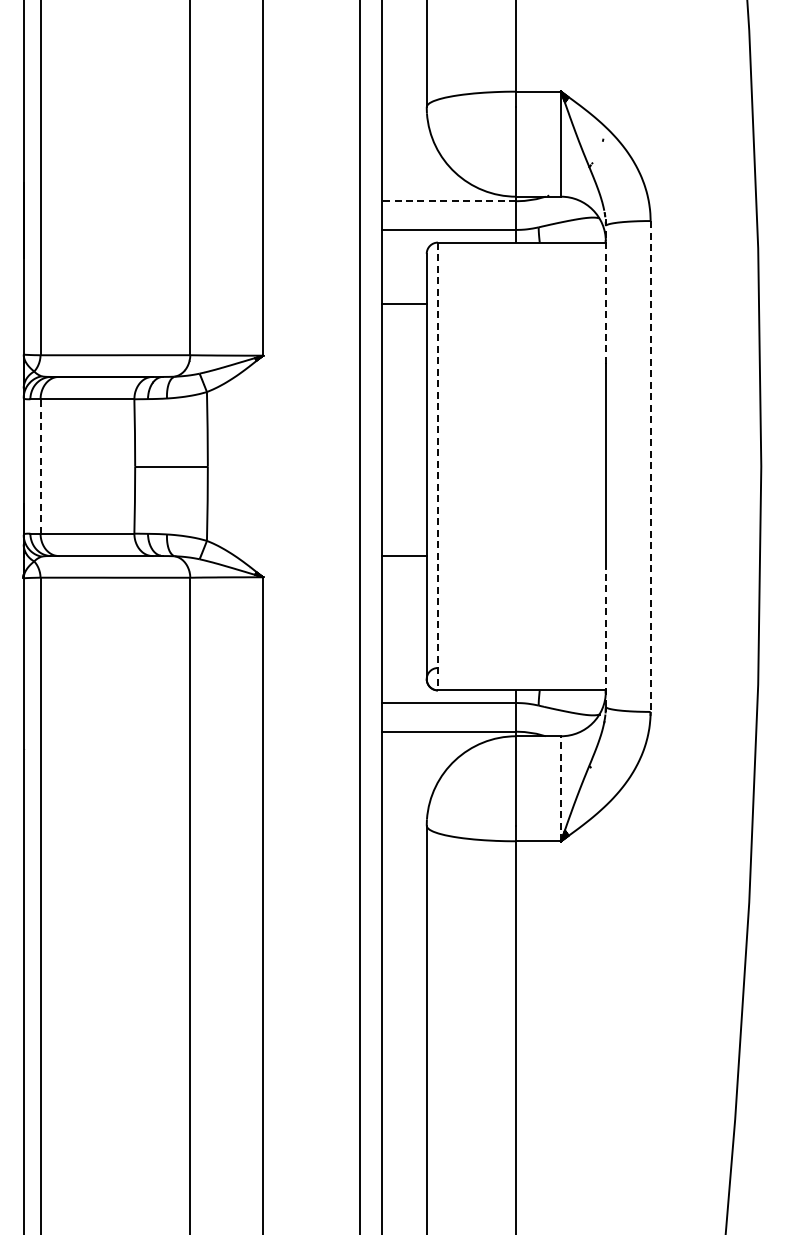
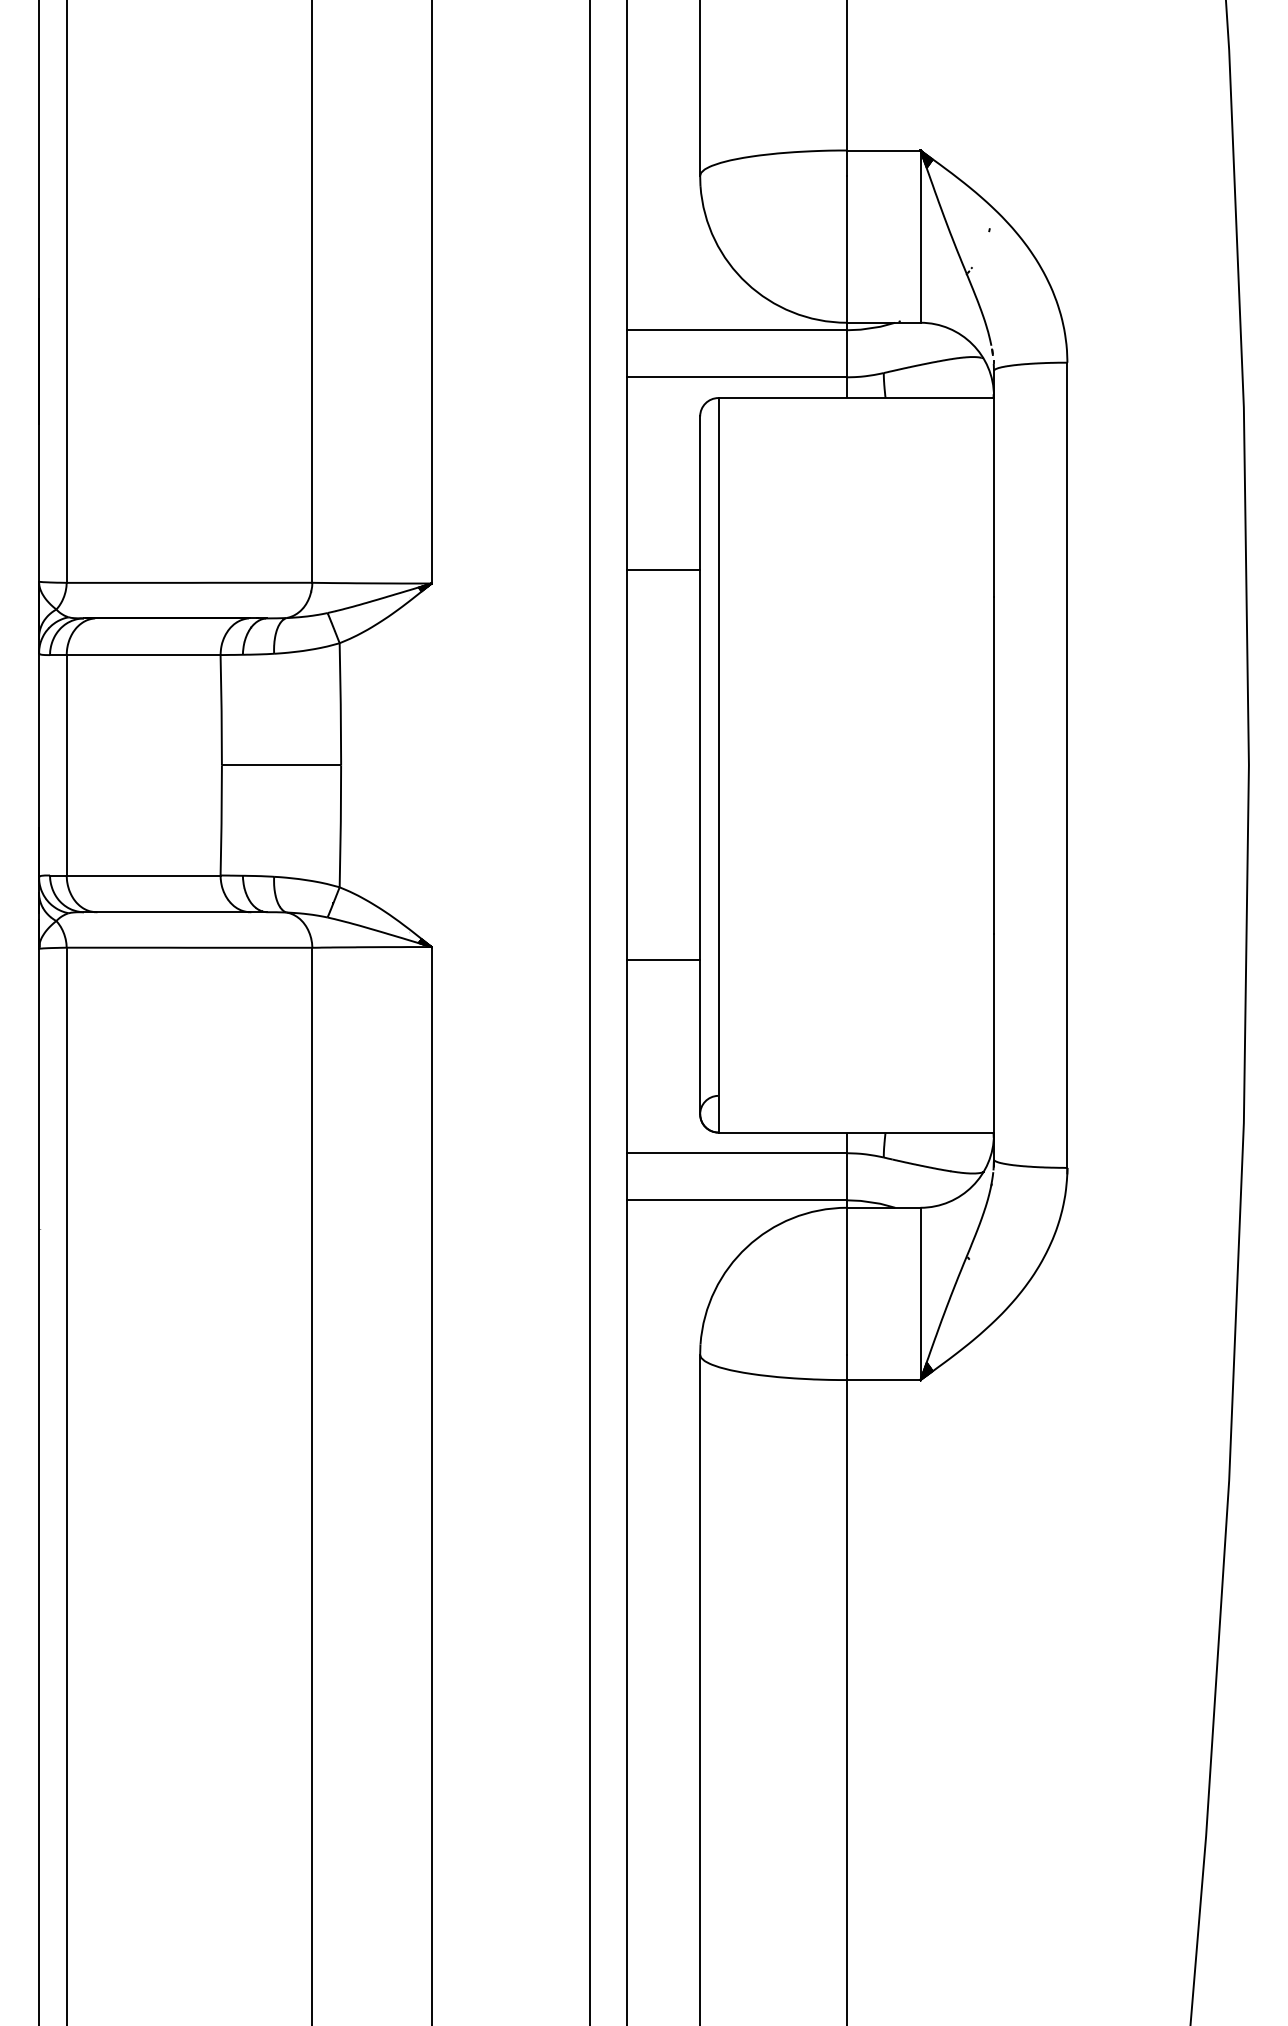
line: (448, 201) -> (735, 330), dashed -> solid
line: (605, 295) -> (993, 484), dashed -> solid
line: (403, 304) -> (662, 570), moved
line: (40, 466) -> (66, 765), dashed -> solid
line: (437, 466) -> (717, 765), dashed -> solid
line: (650, 467) -> (1067, 766), dashed -> solid
line: (403, 556) -> (662, 960), moved
line: (605, 637) -> (993, 1045), dashed -> solid
line: (561, 788) -> (921, 1293), dashed -> solid

